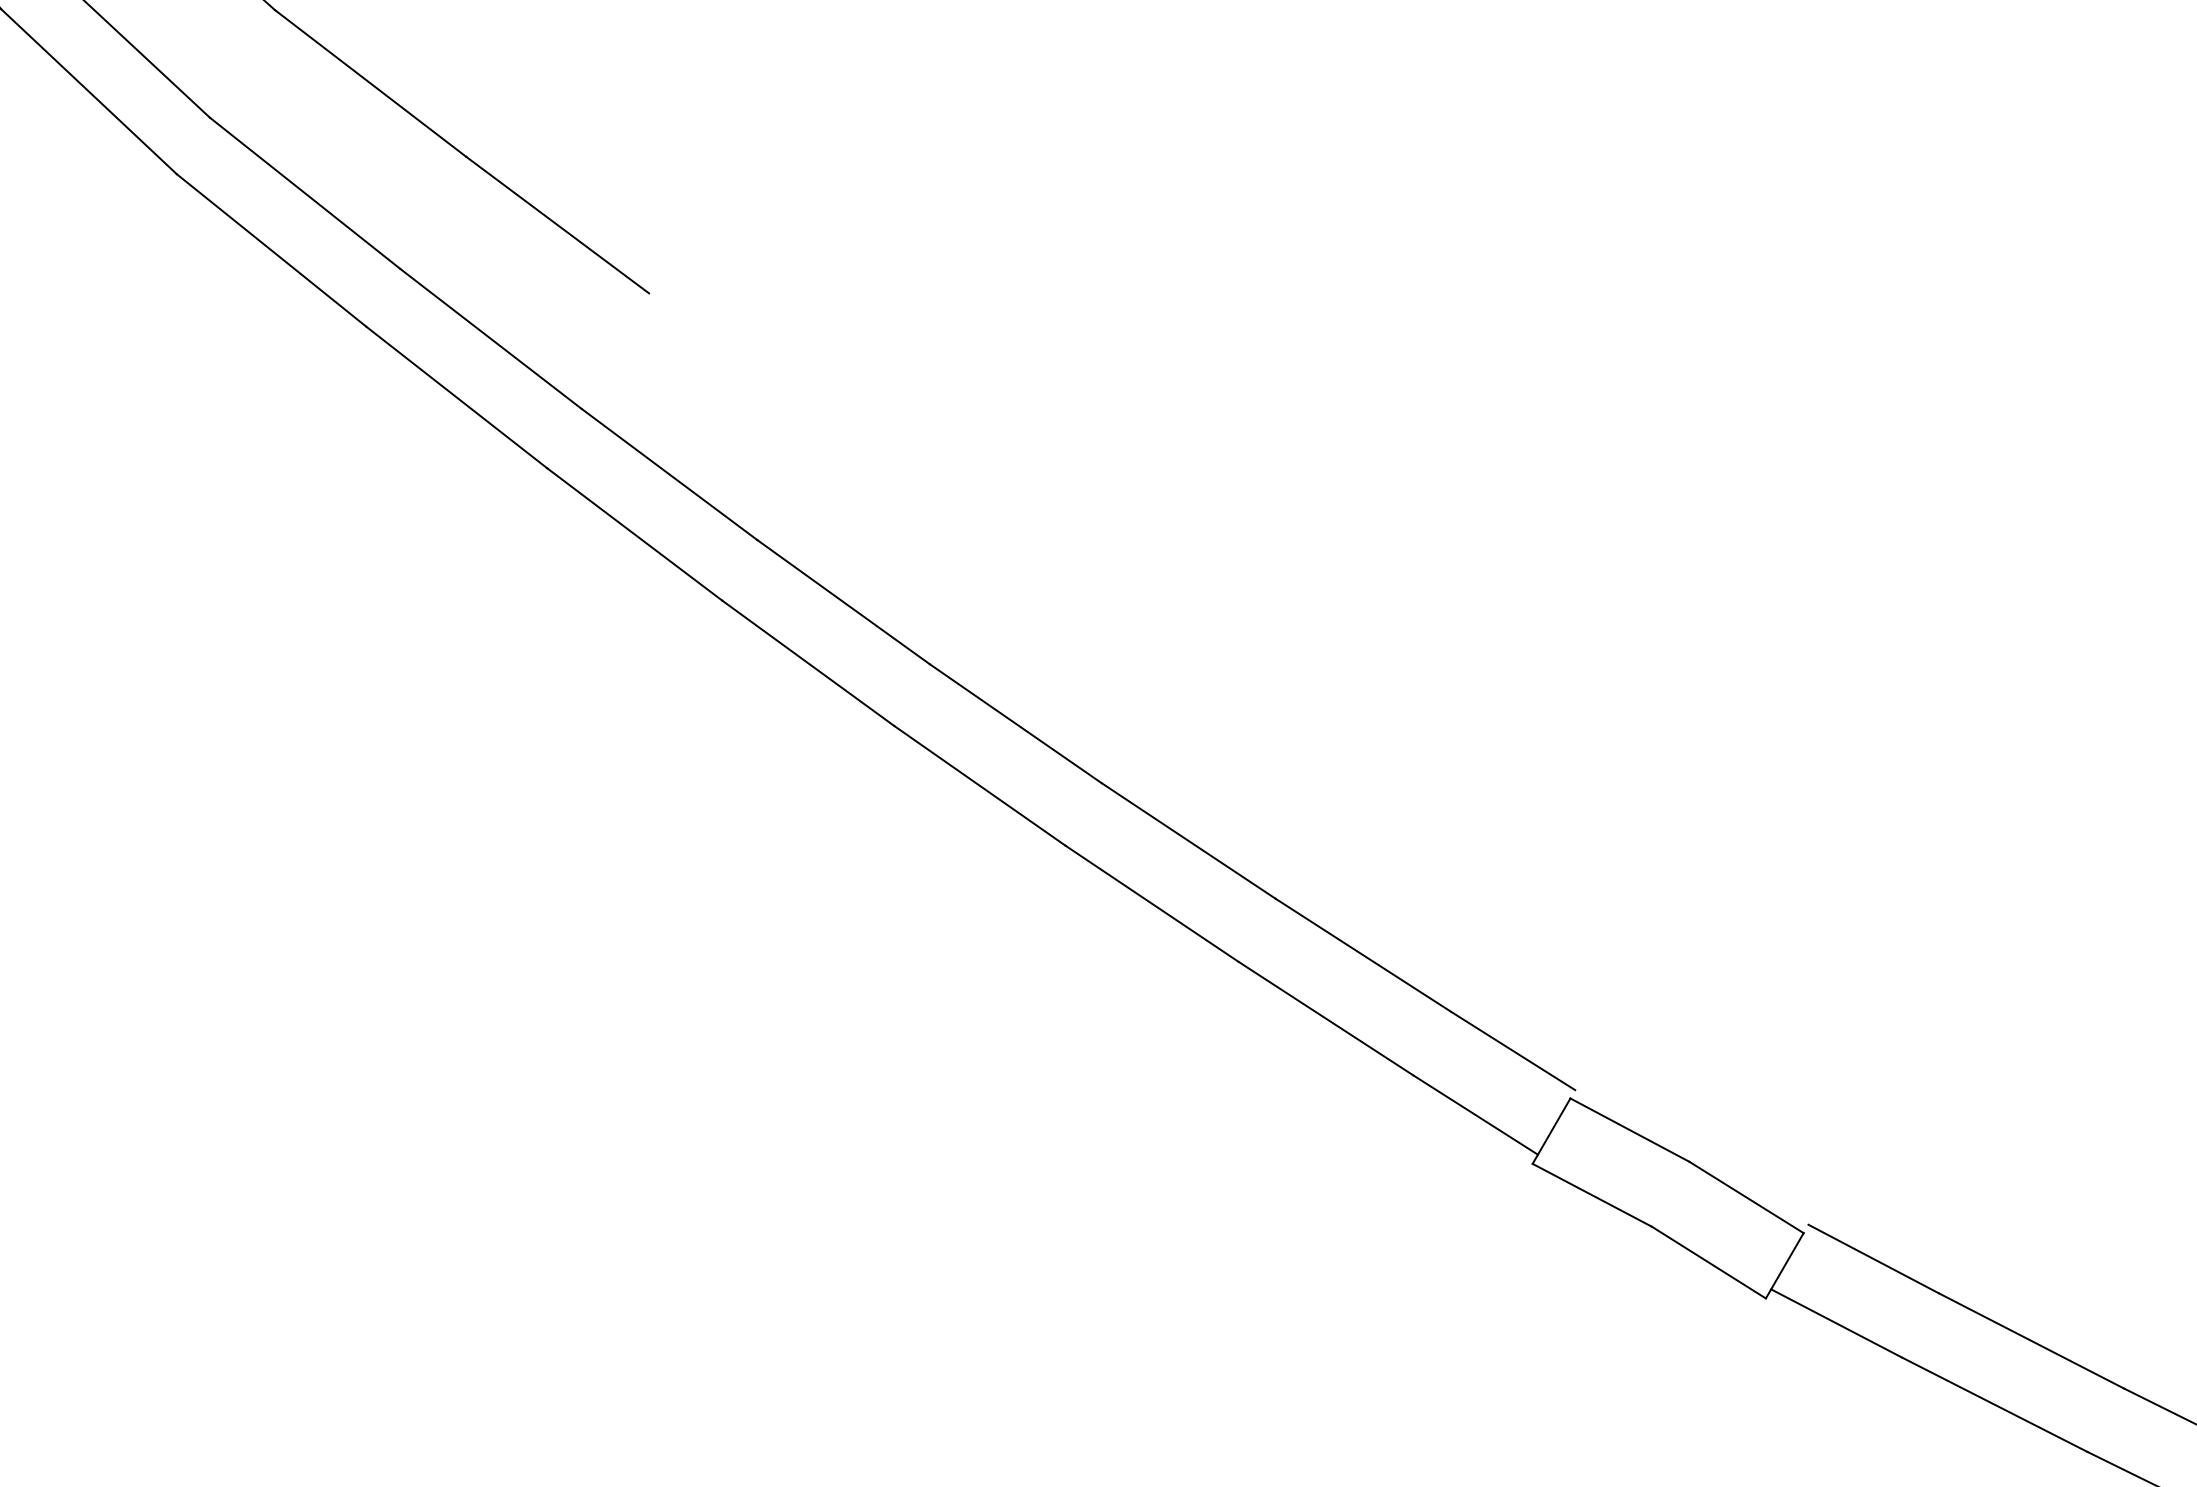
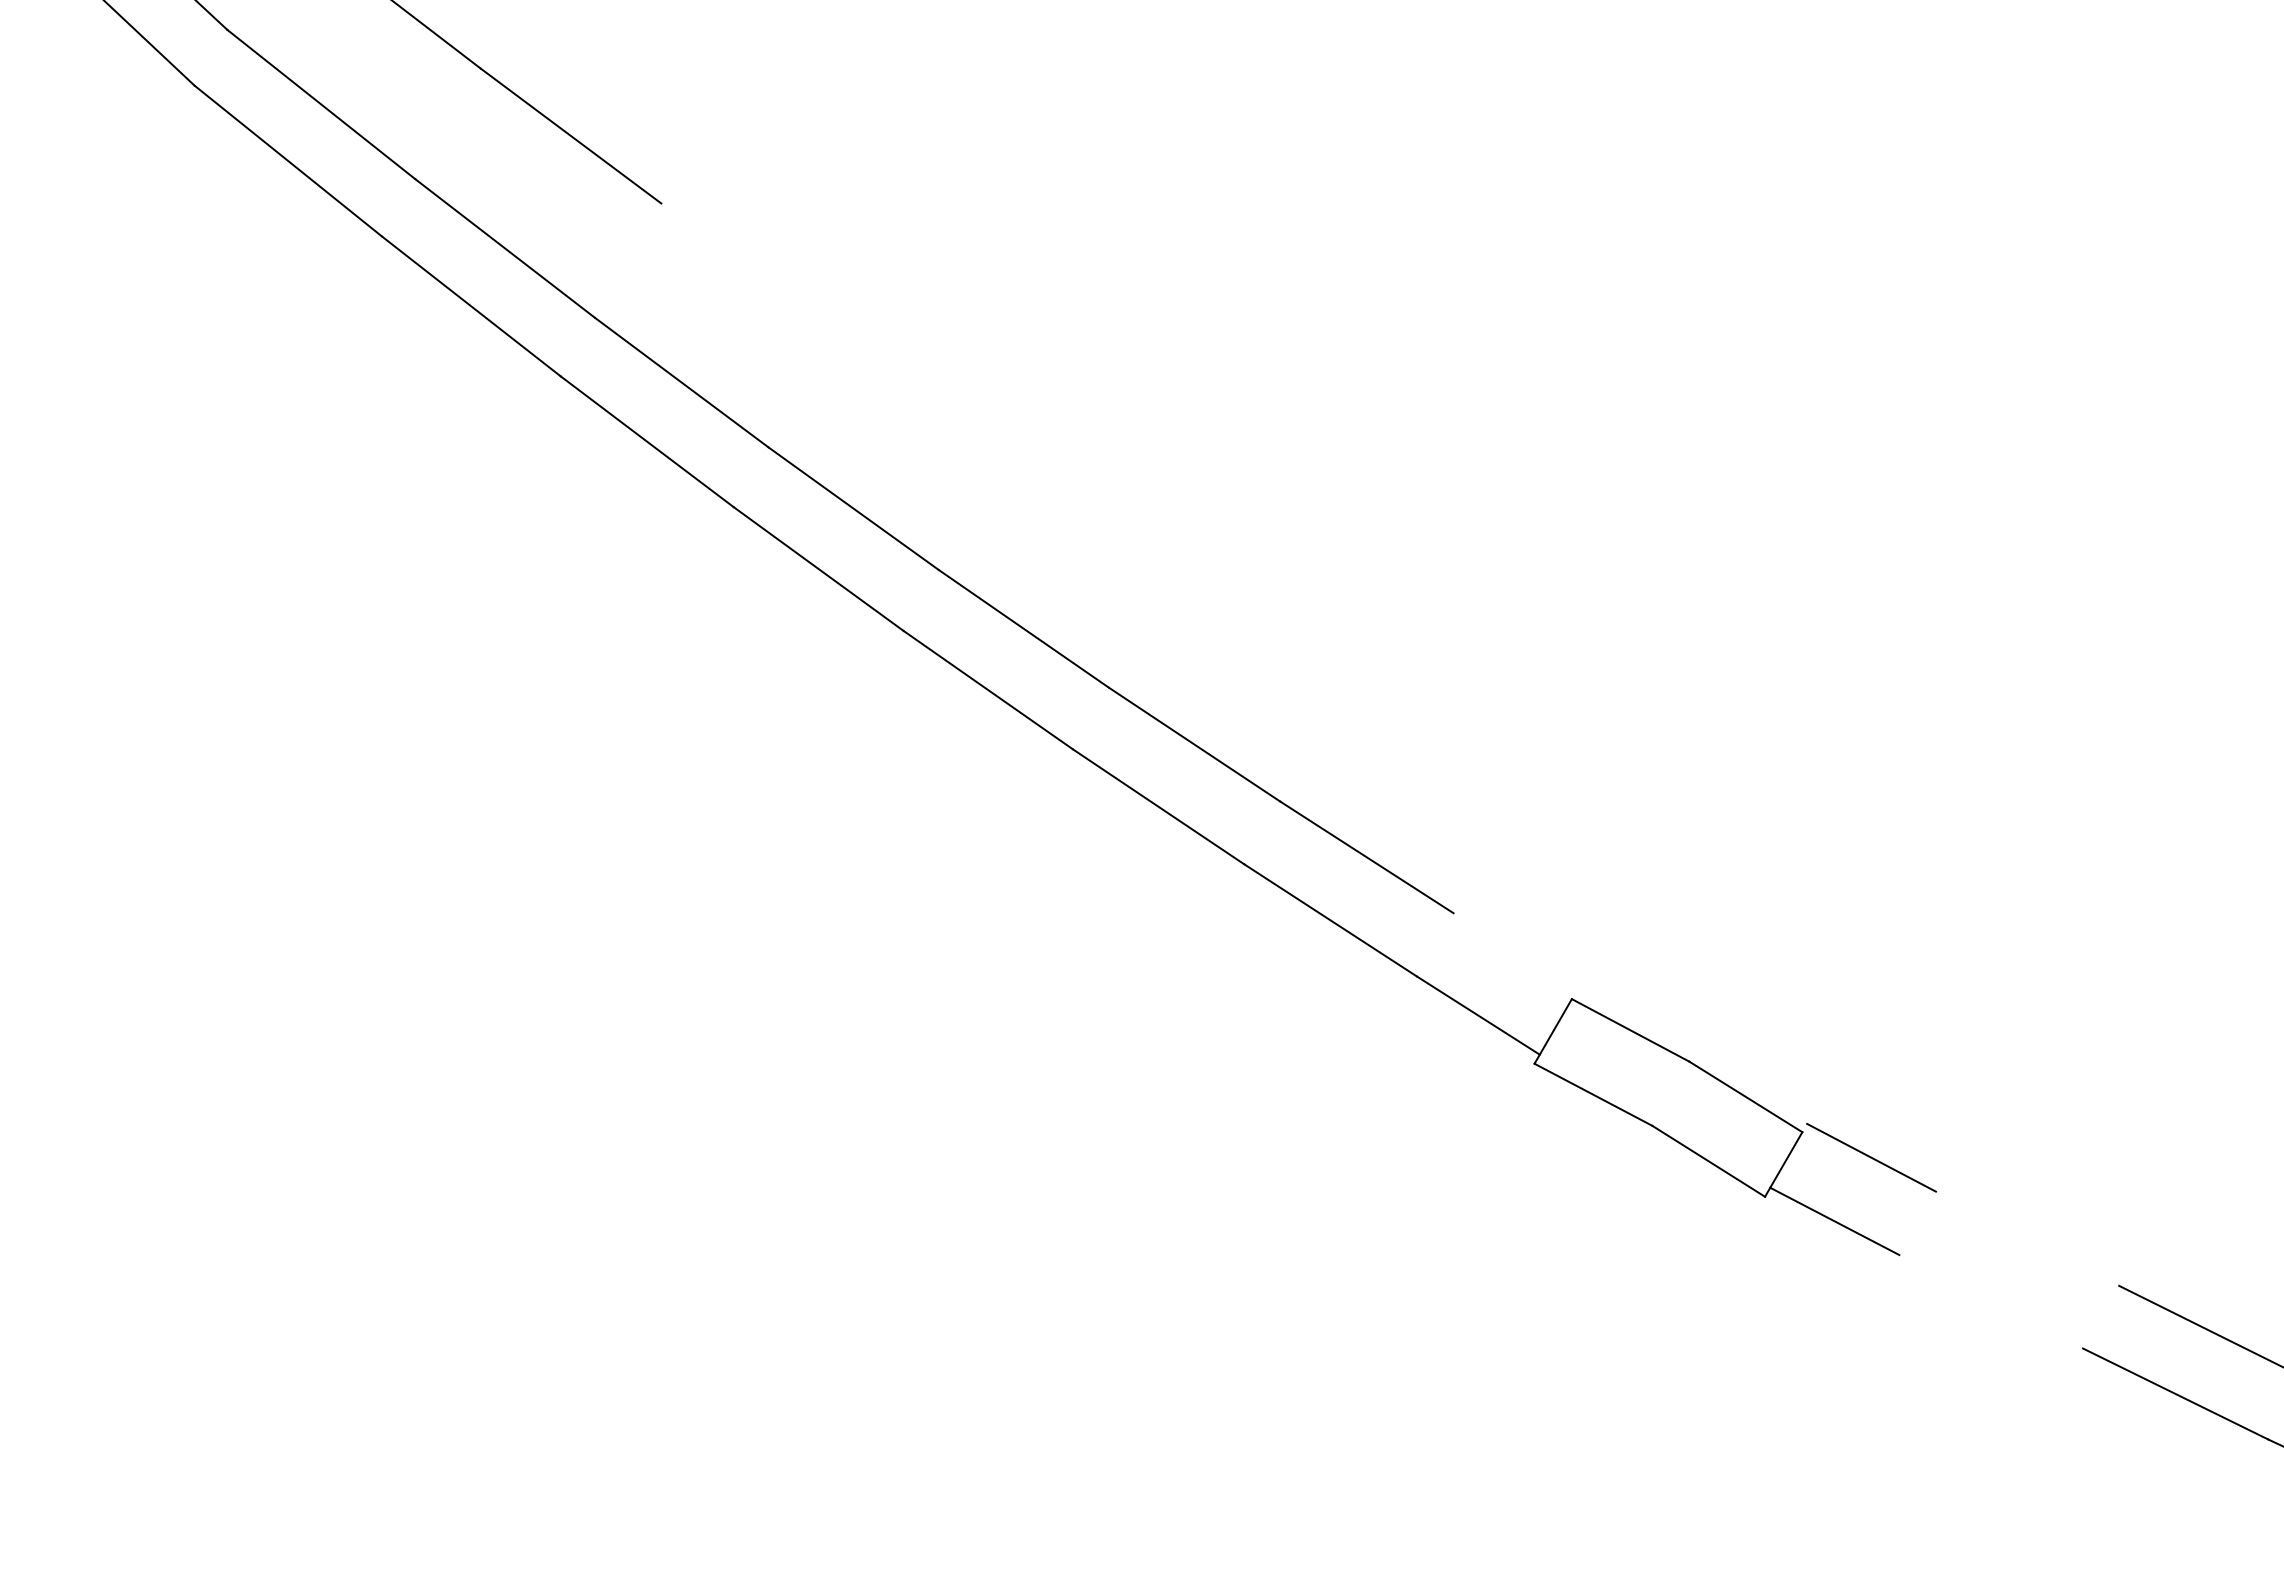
line: (1512, 1050) -> (1514, 951), removed
line: (2031, 1340) -> (2027, 1238), removed
line: (1995, 1404) -> (1991, 1301), removed

